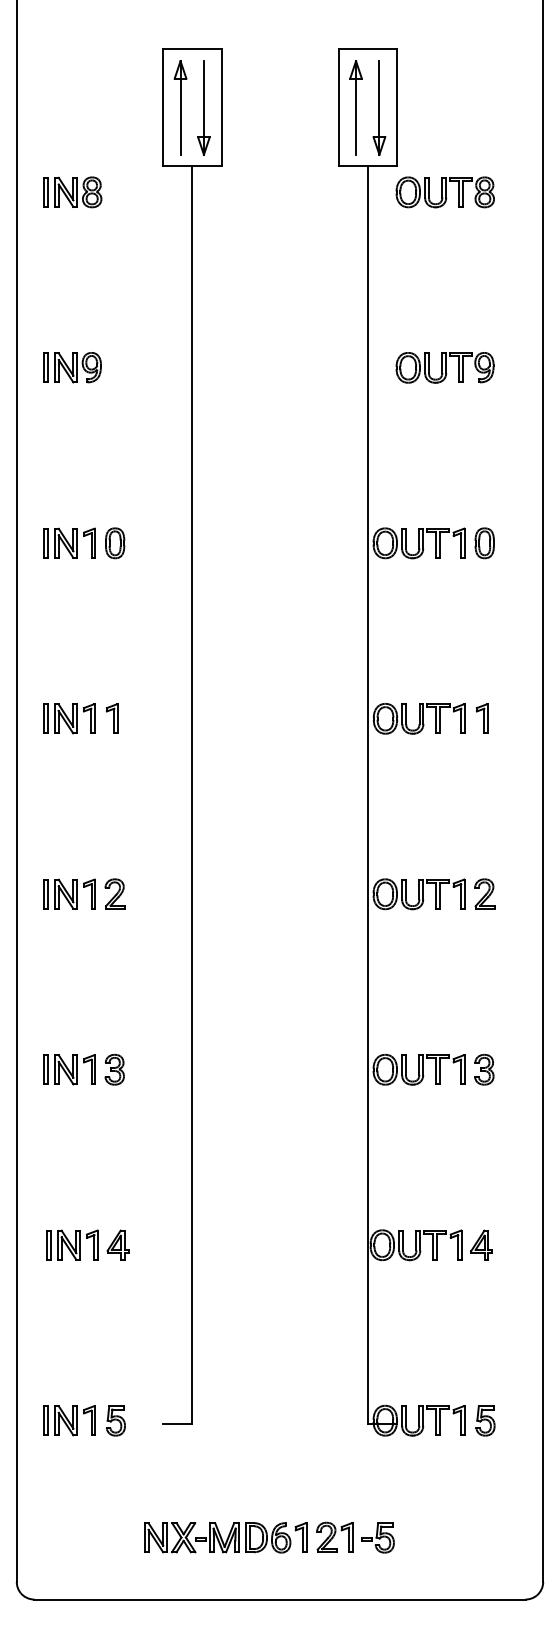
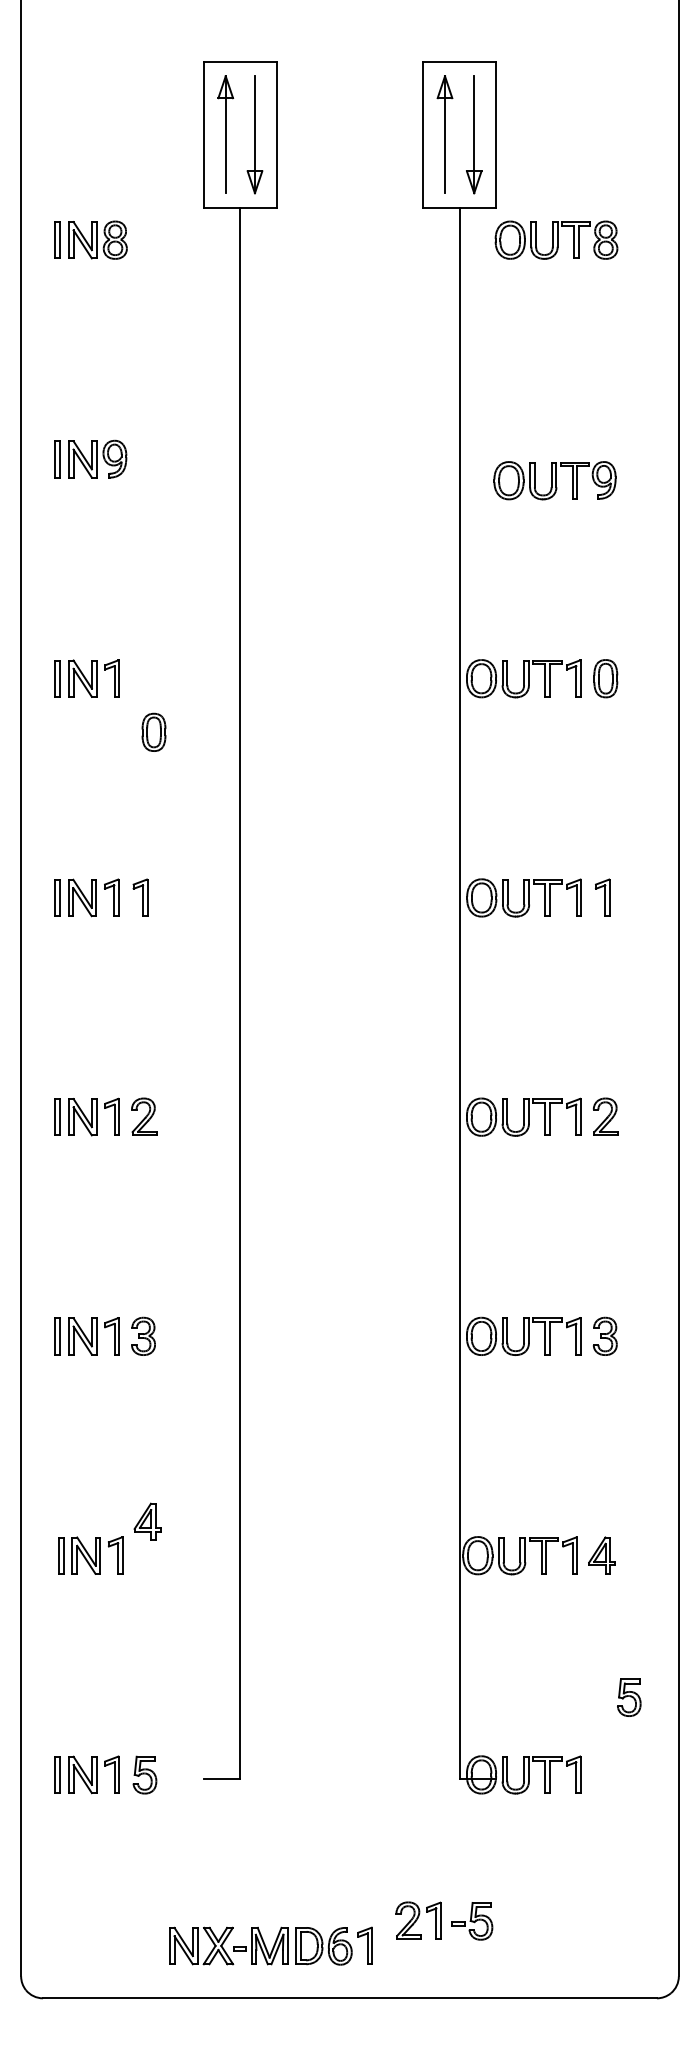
part: (444, 367) -> (554, 480), moved
part: (115, 543) -> (154, 732), moved
part: (117, 1244) -> (146, 1521), moved
part: (485, 1420) -> (629, 1697), moved
part: (225, 1537) -> (270, 1945), moved

